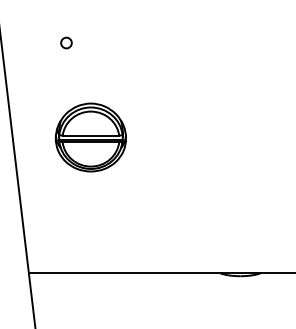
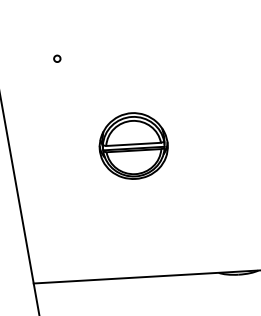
part: (66, 43) -> (57, 59), size x0.62
part: (90, 137) -> (133, 146), moved

